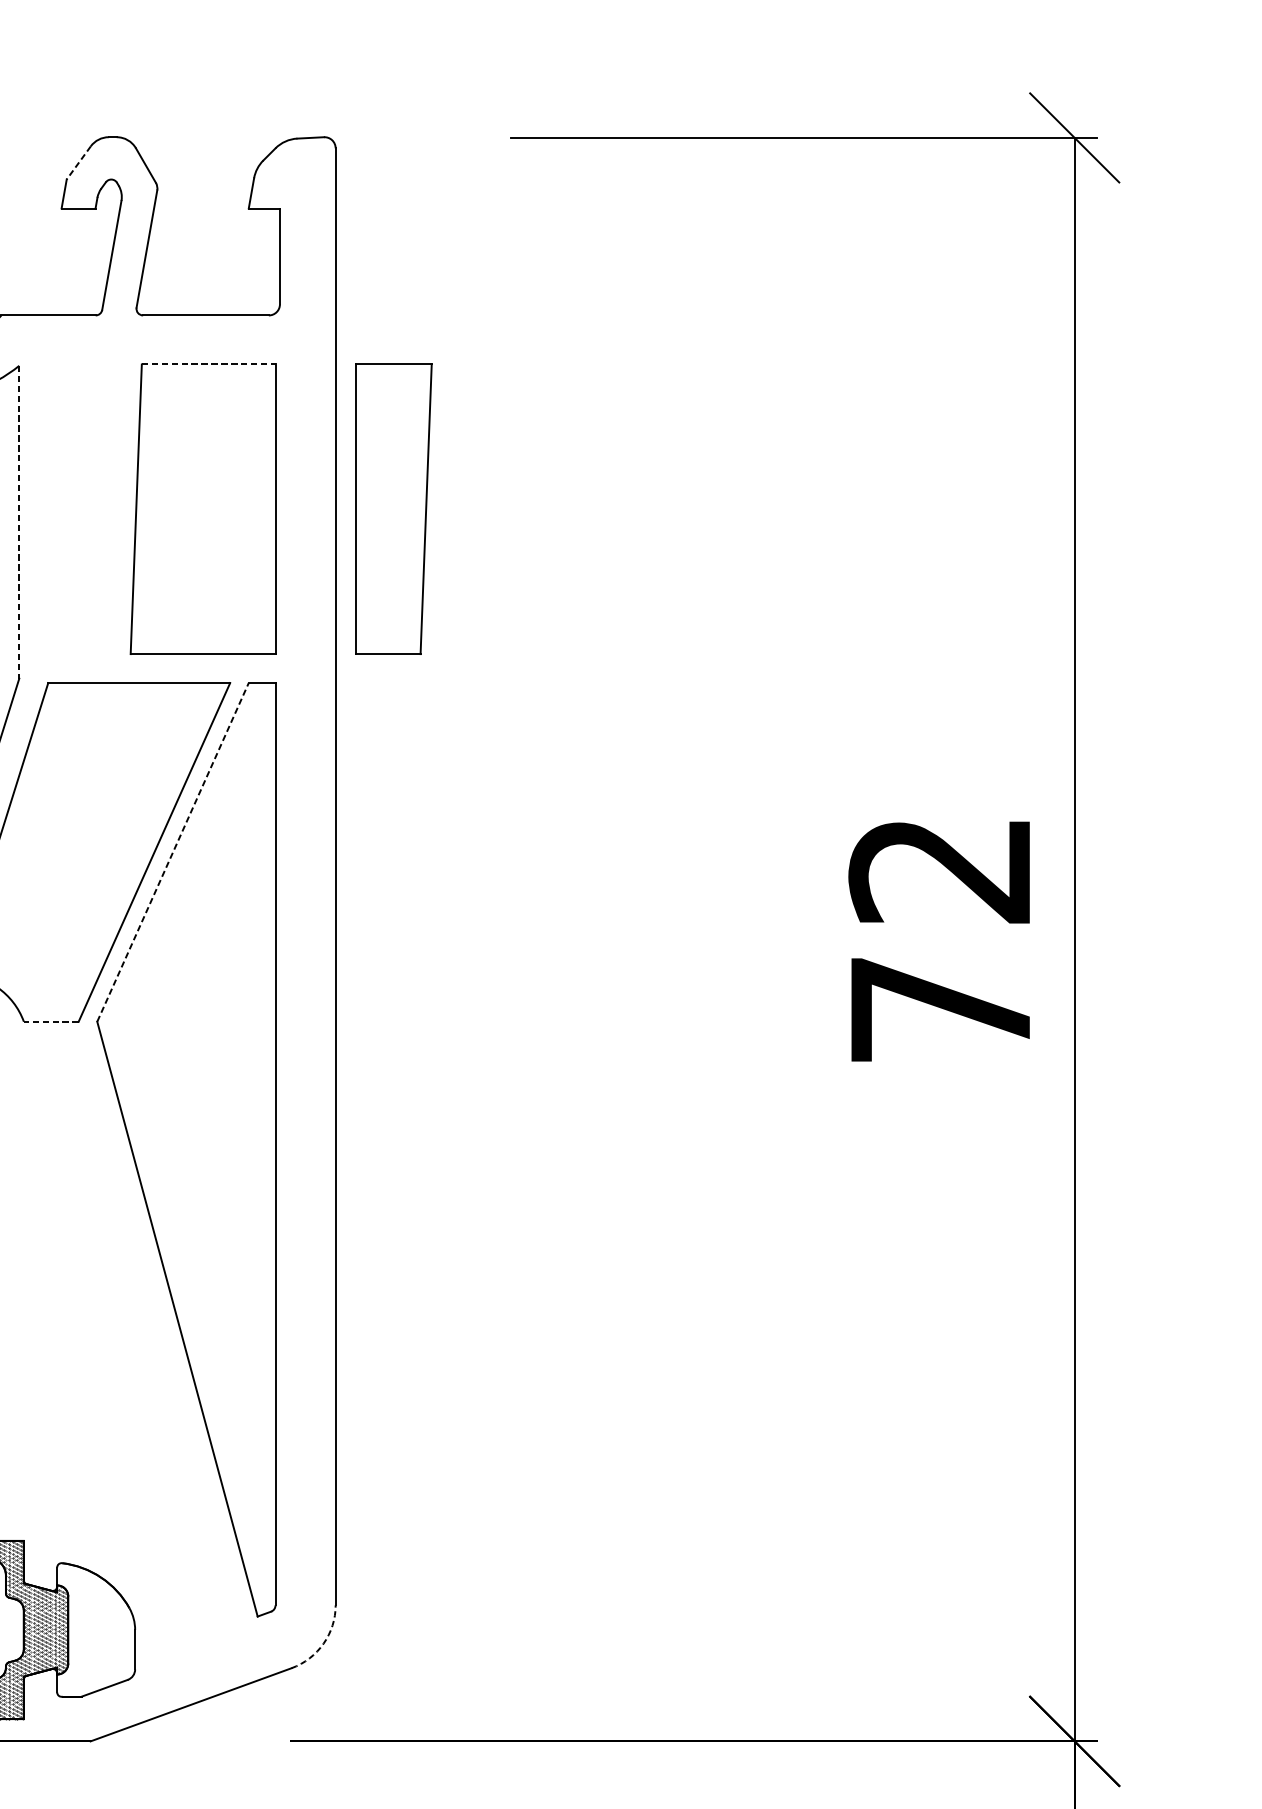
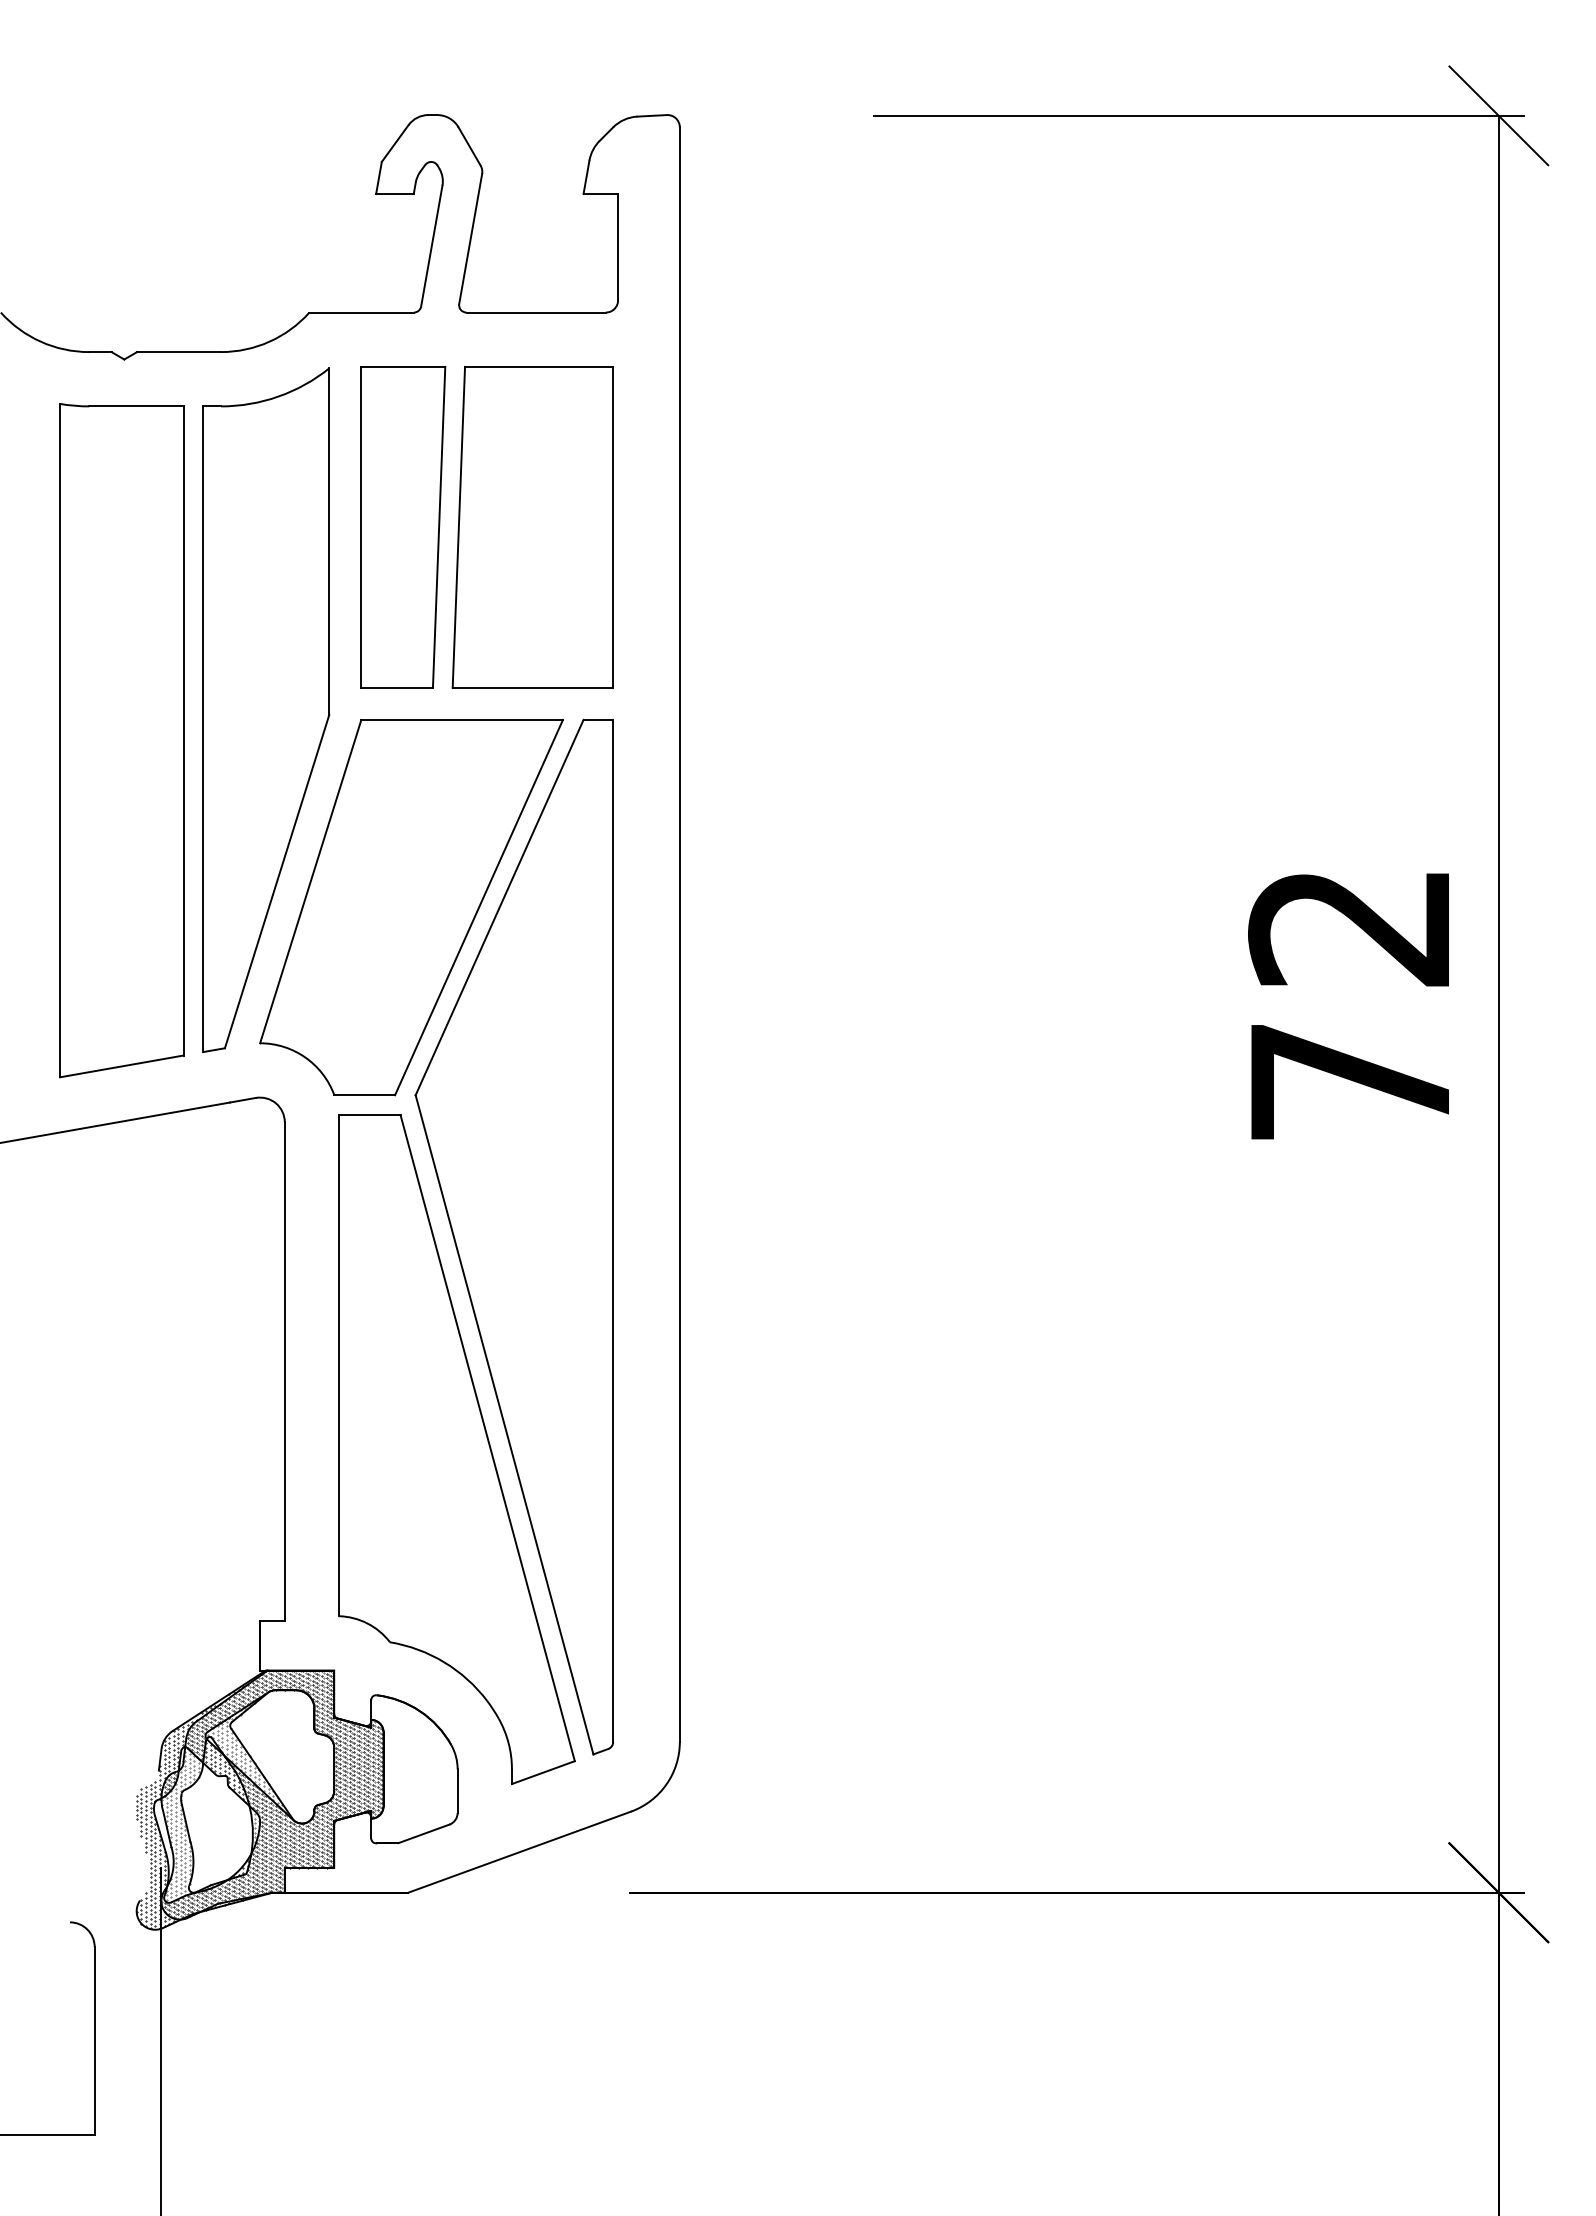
line: (79, 162) -> (395, 143), dashed -> solid
line: (209, 364) -> (539, 366), dashed -> solid
part: (394, 509) -> (403, 527), moved
line: (19, 522) -> (329, 542), dashed -> solid
line: (172, 852) -> (499, 907), dashed -> solid
line: (51, 1021) -> (364, 1095), dashed -> solid
part: (134, 1341) -> (456, 1449), added
arc: (323, 1643) -> (666, 1784), dashed -> solid

